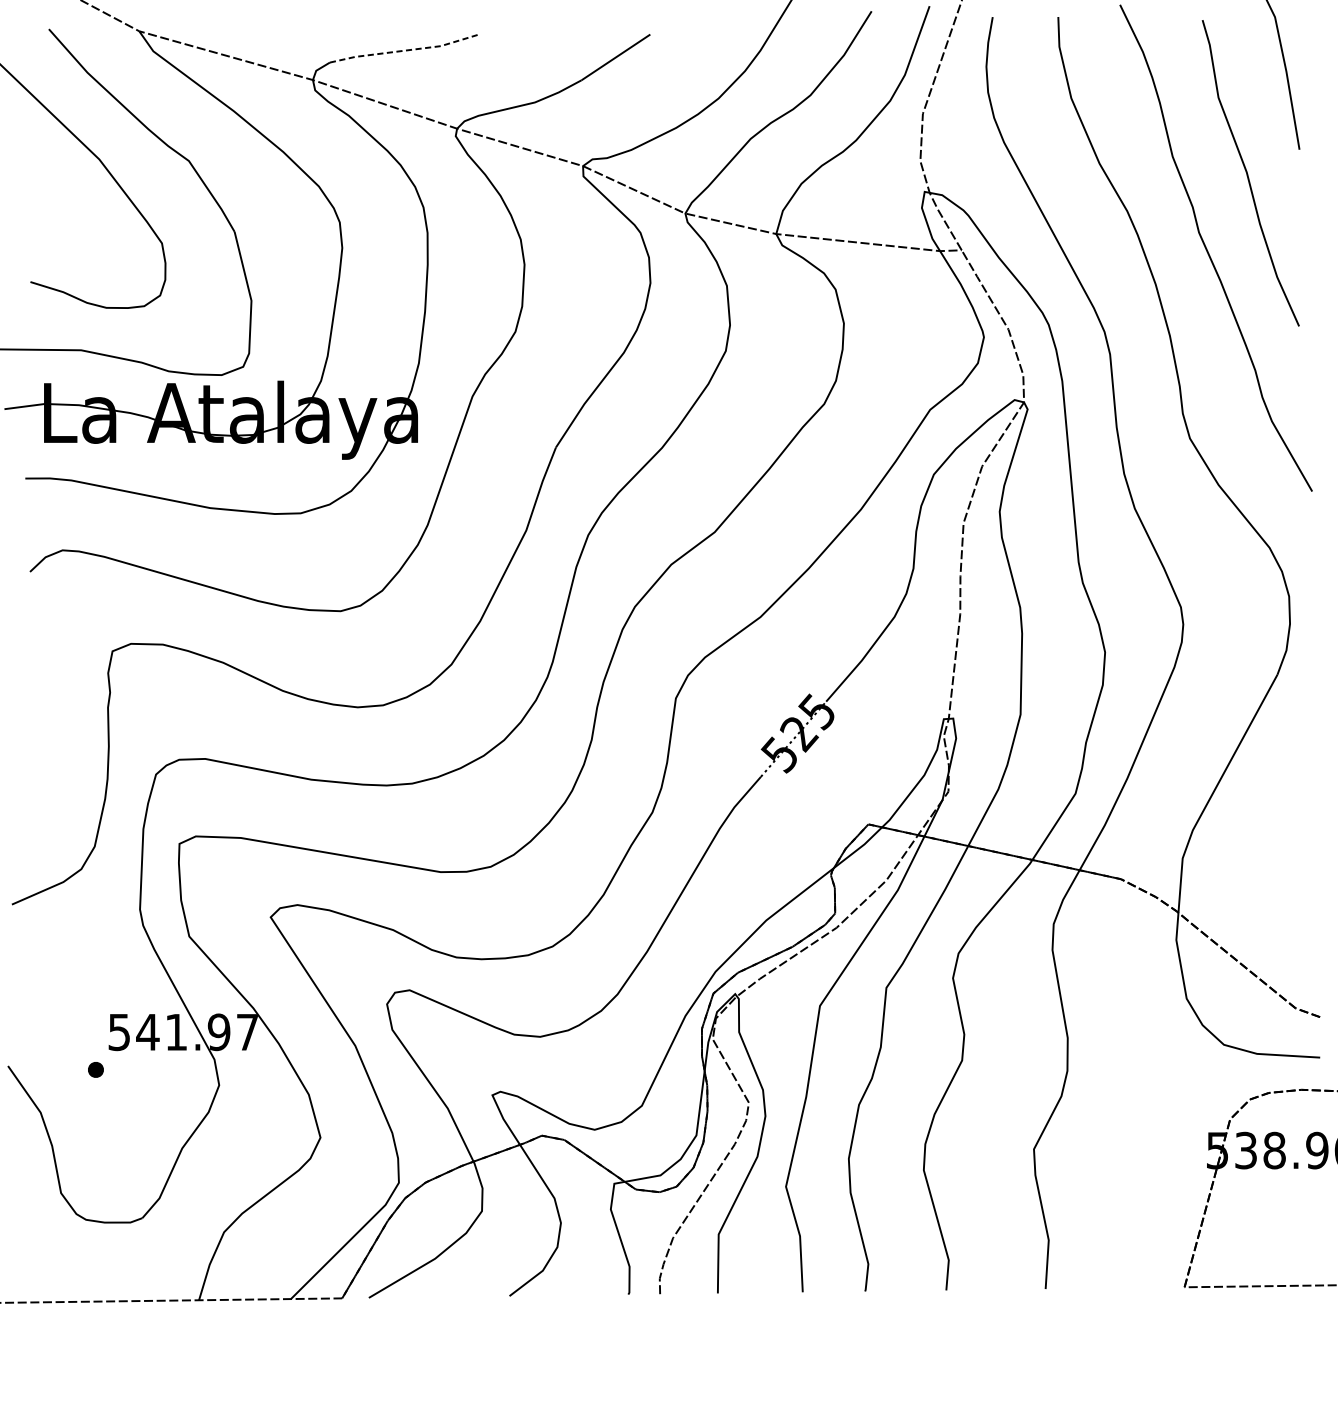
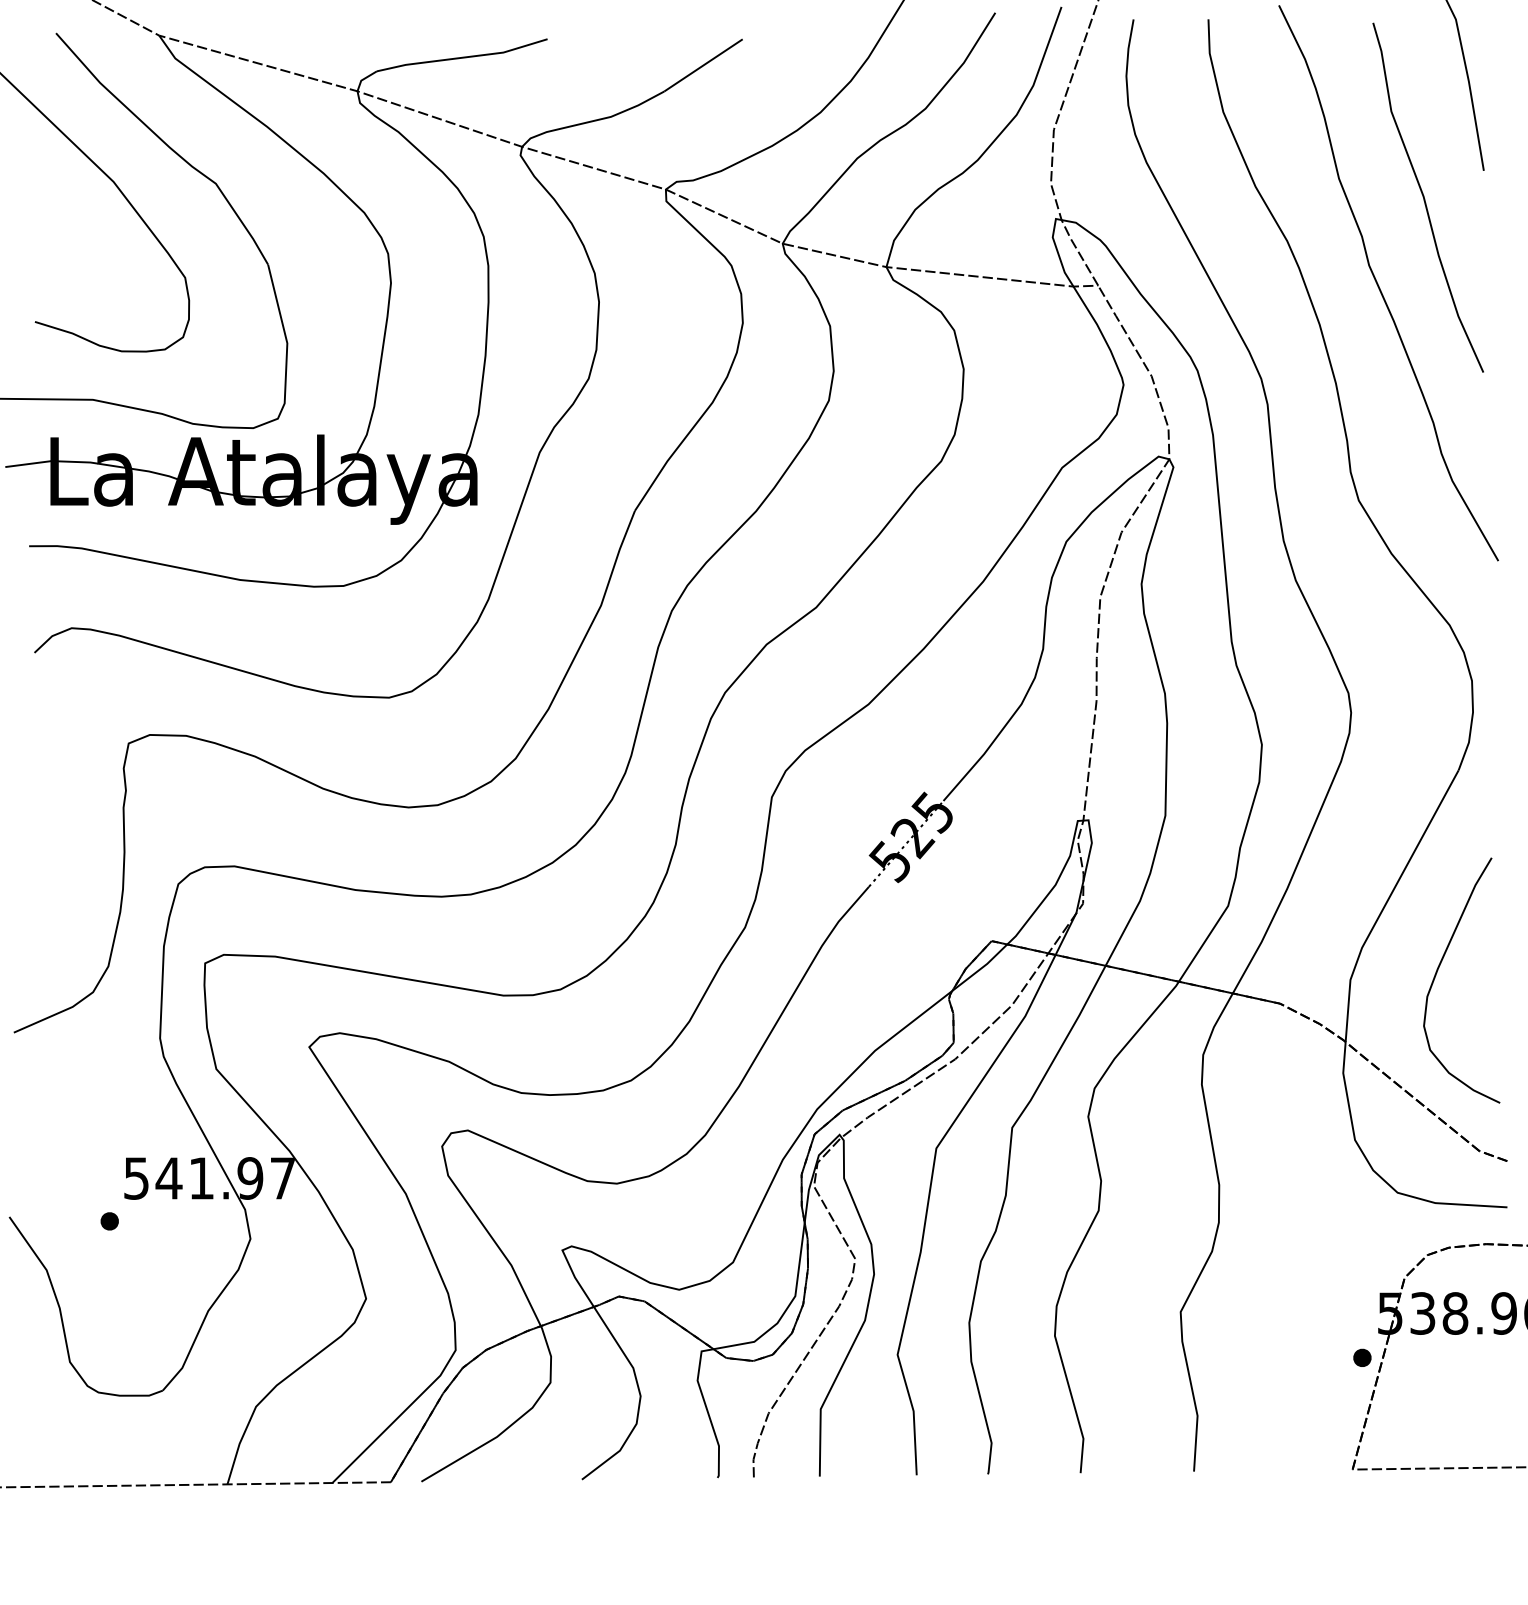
line: (405, 50) -> (463, 57), dashed -> solid
curve: (1258, 852) -> (1437, 973), added
part: (1193, 1189) -> (1362, 1357), added

